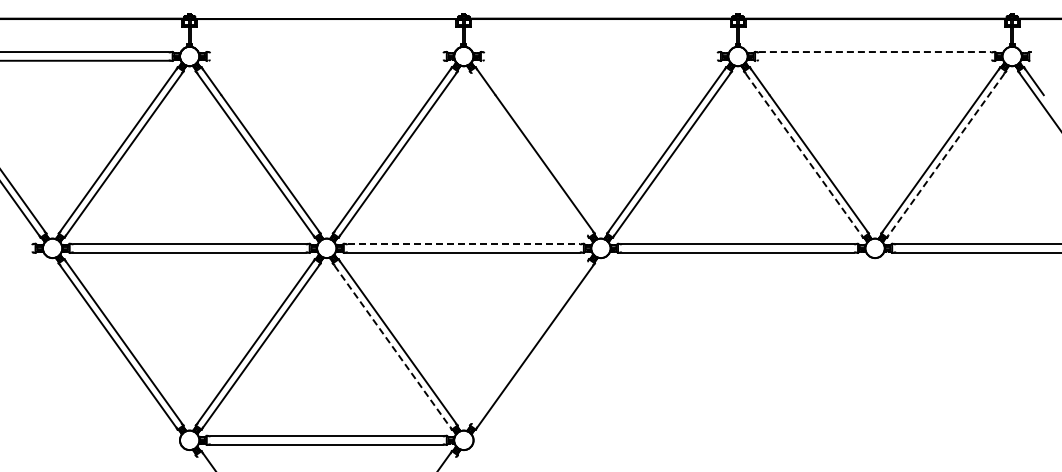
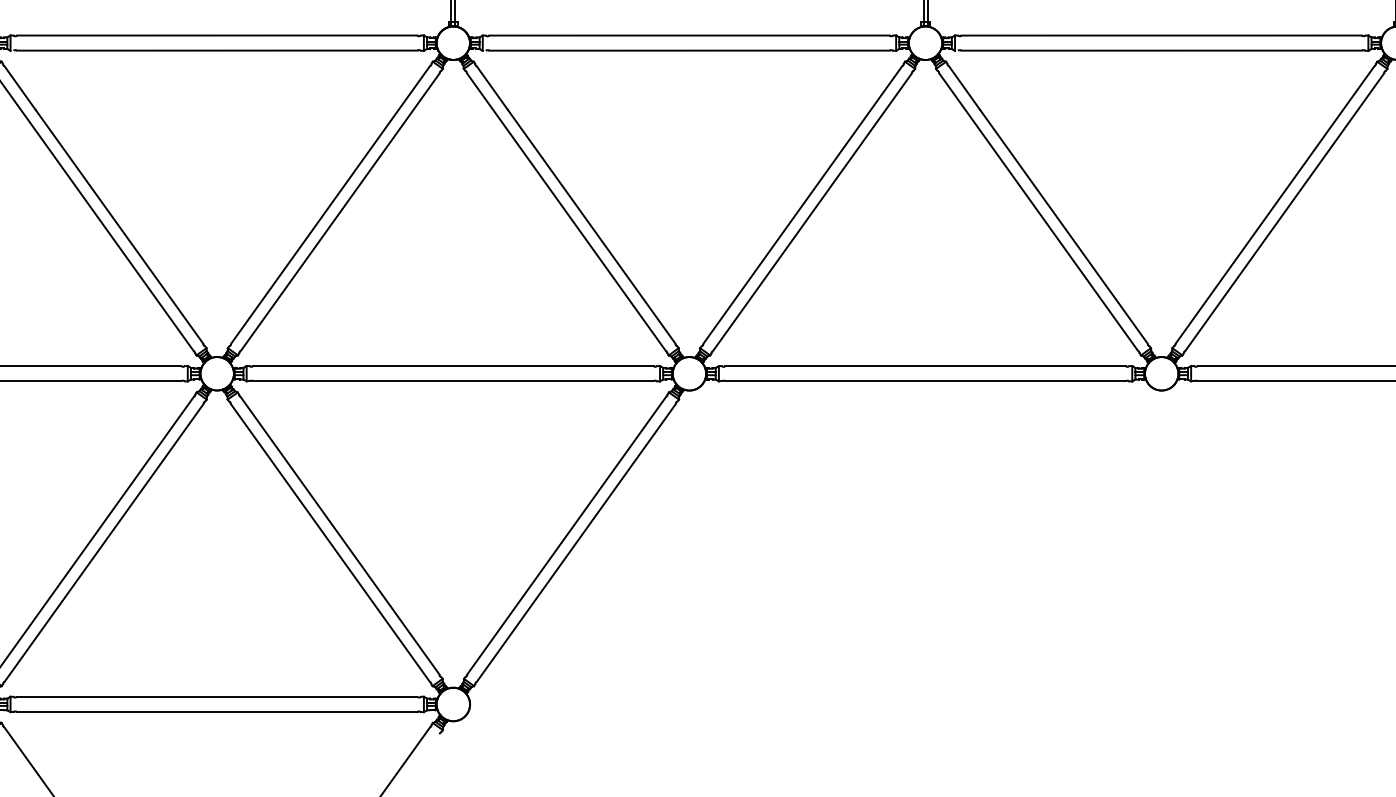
line: (326, 51) -> (216, 34), added
line: (600, 52) -> (688, 36), added
line: (875, 52) -> (1162, 36), dashed -> solid
line: (326, 60) -> (216, 50), added
line: (600, 60) -> (688, 50), added
line: (874, 60) -> (1160, 50), added
line: (529, 154) -> (566, 212), added
line: (803, 154) -> (1038, 212), dashed -> solid
line: (946, 154) -> (1284, 212), dashed -> solid
line: (464, 243) -> (454, 365), dashed -> solid
line: (529, 342) -> (566, 535), added
line: (392, 346) -> (330, 542), dashed -> solid

